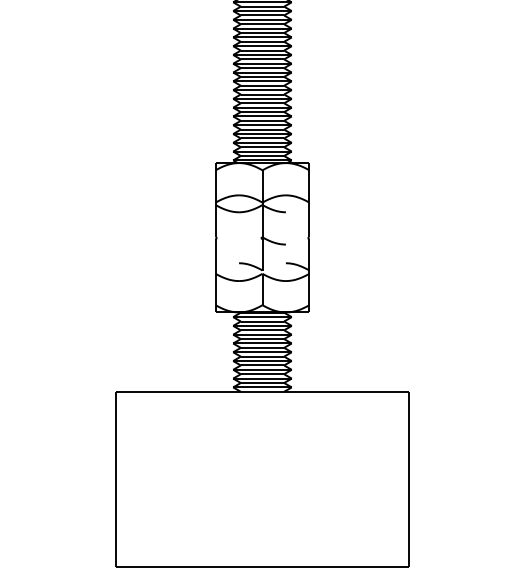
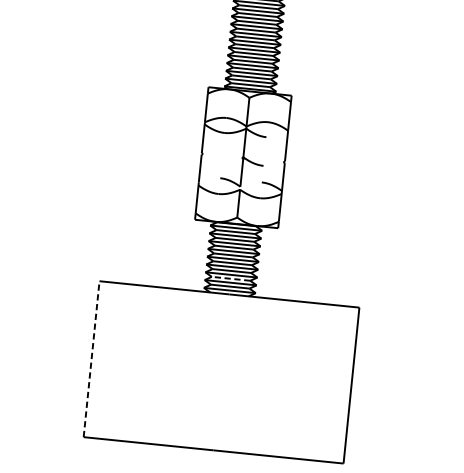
line: (262, 374) -> (231, 279), solid -> dashed
line: (116, 479) -> (91, 359), solid -> dashed

